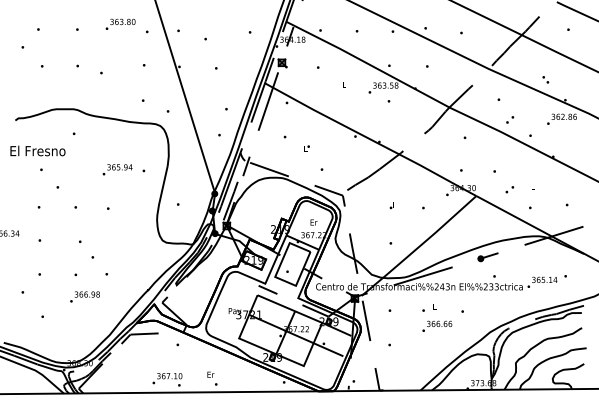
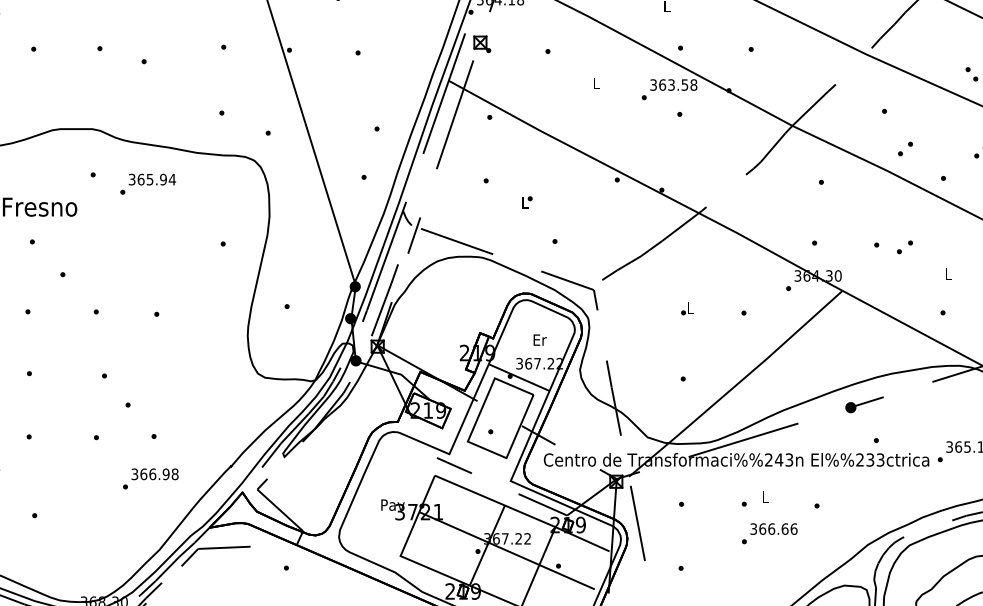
text: (117, 169) -> (147, 183), moved
part: (509, 189) -> (904, 246), moved
text: (84, 296) -> (149, 477), moved

